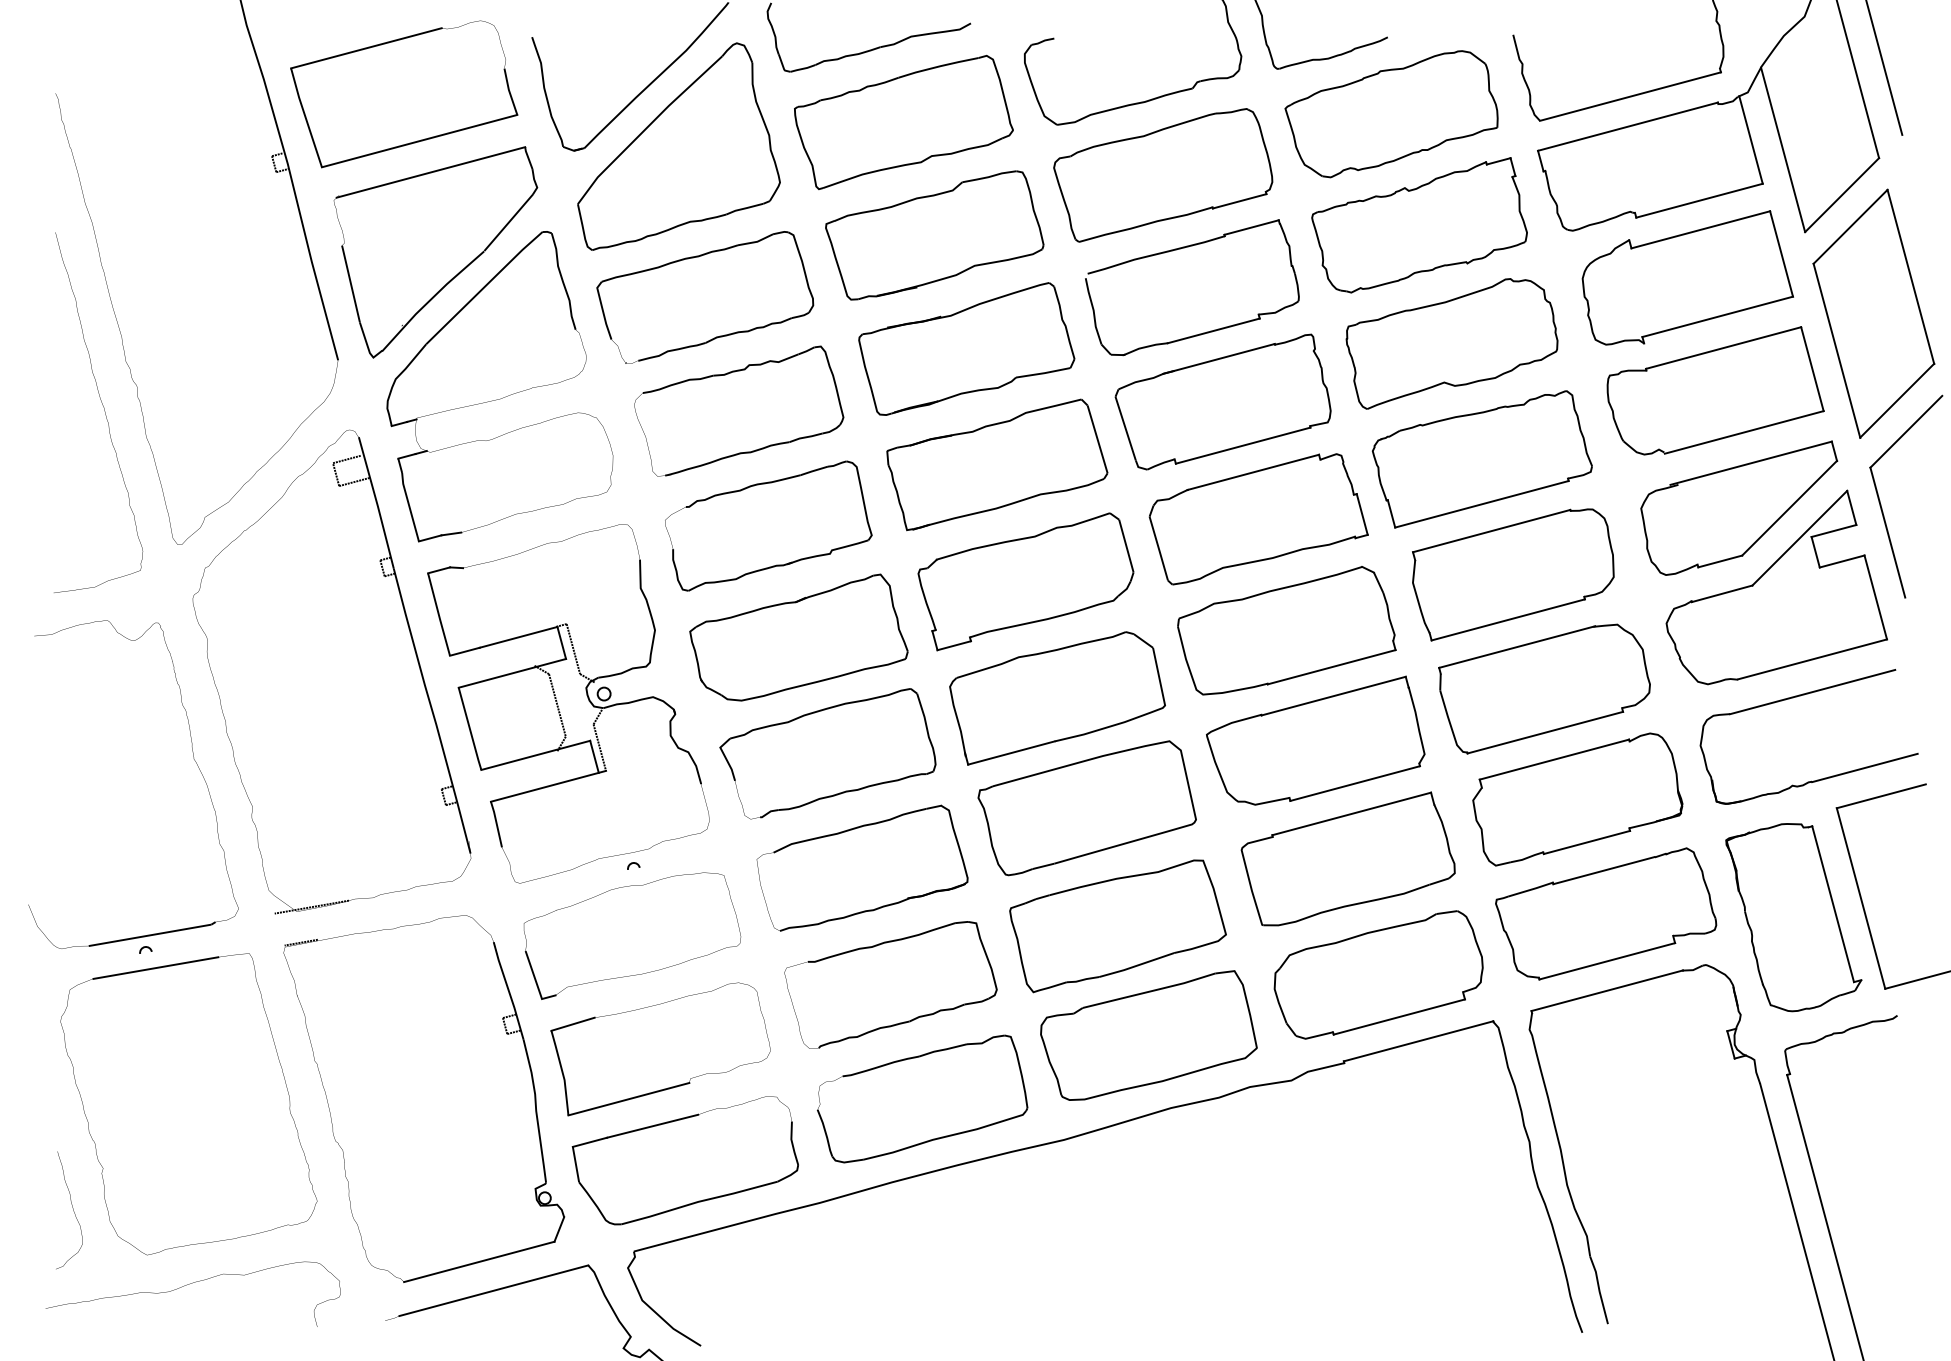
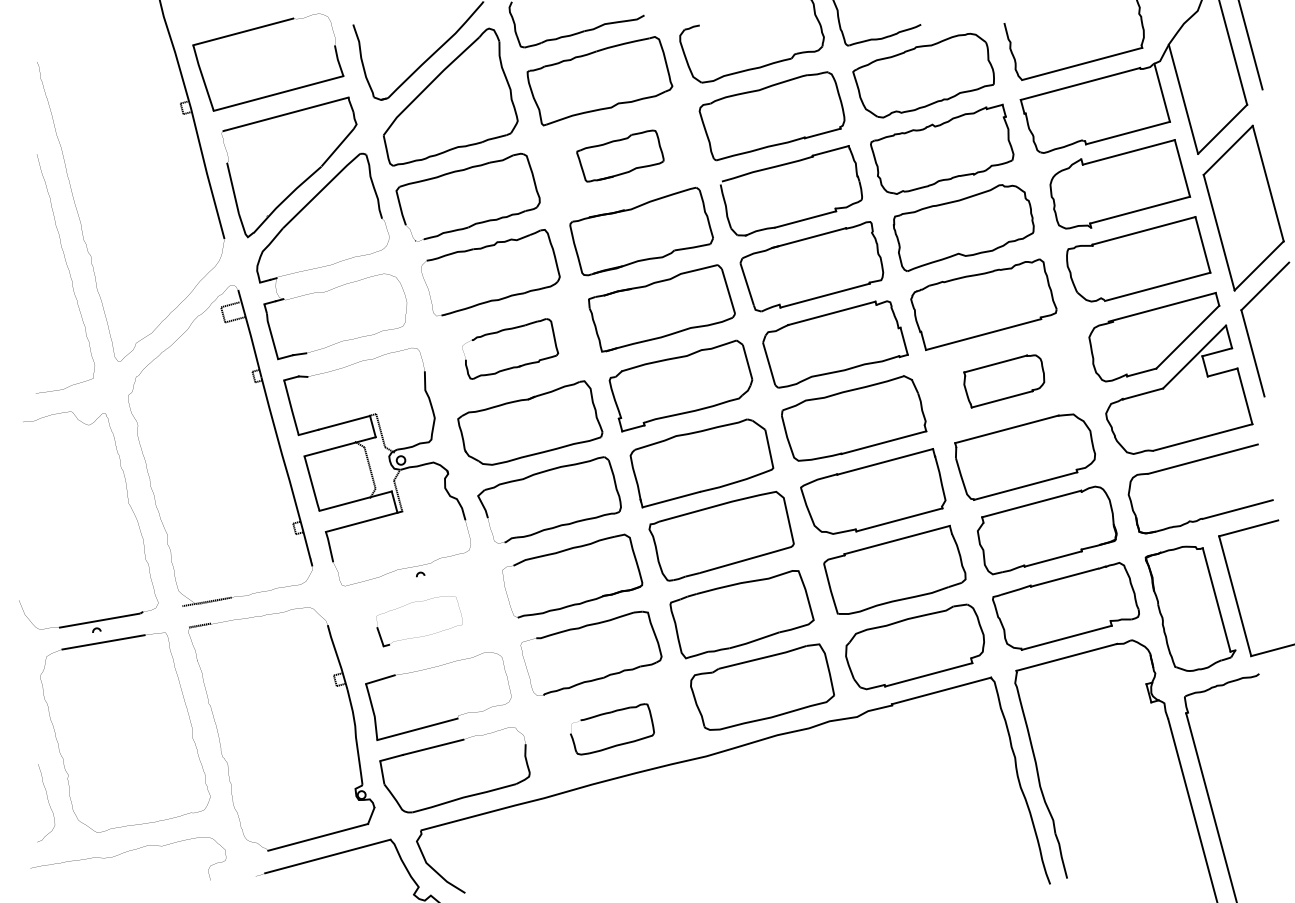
part: (934, 234) -> (620, 155), size x0.6
part: (769, 525) -> (510, 348), size x0.7
part: (1511, 575) -> (1003, 381), size x0.6
part: (631, 936) -> (419, 621), size x0.6
part: (922, 1099) -> (612, 729), size x0.6

